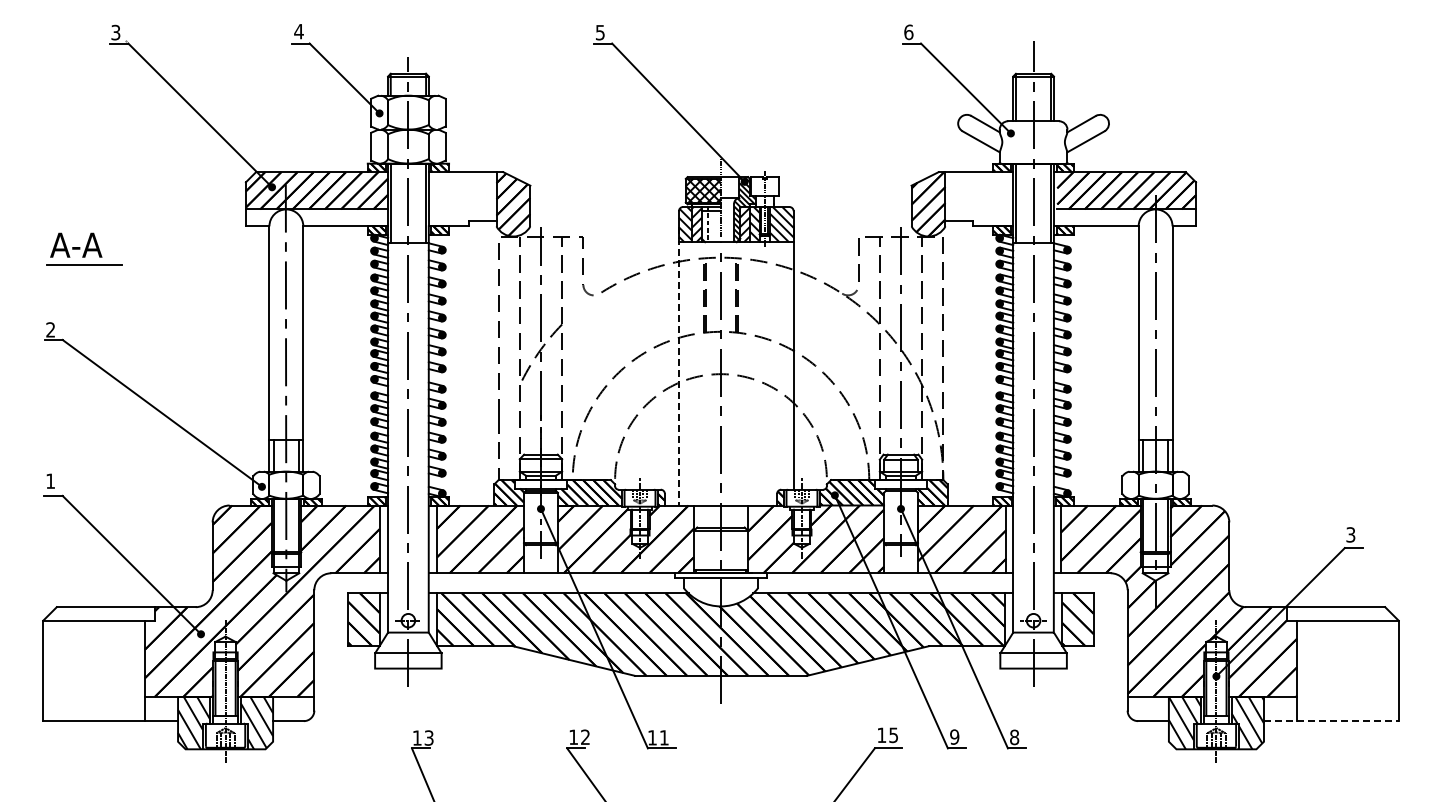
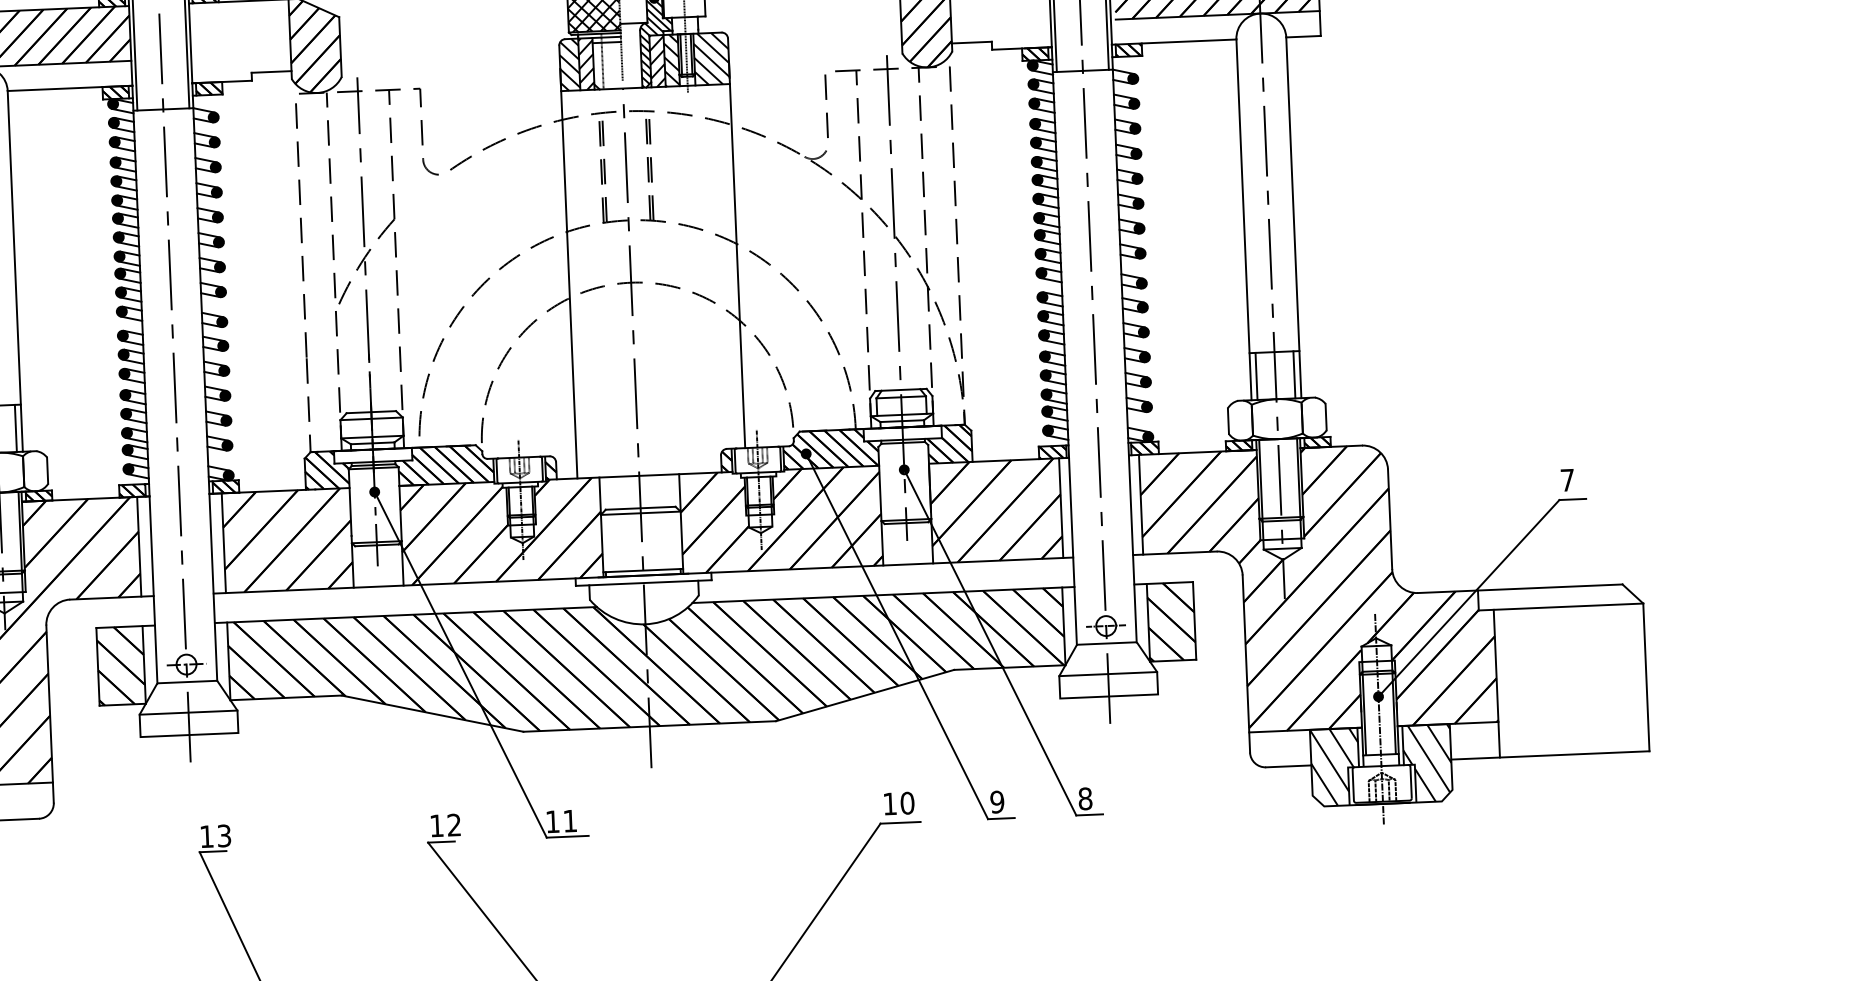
line: (678, 366) -> (568, 274), dashed -> solid
text: (1350, 534) -> (1567, 479), 3 -> 7
line: (1331, 721) -> (1550, 755), dashed -> solid
text: (893, 735) -> (907, 803), 15 -> 10

